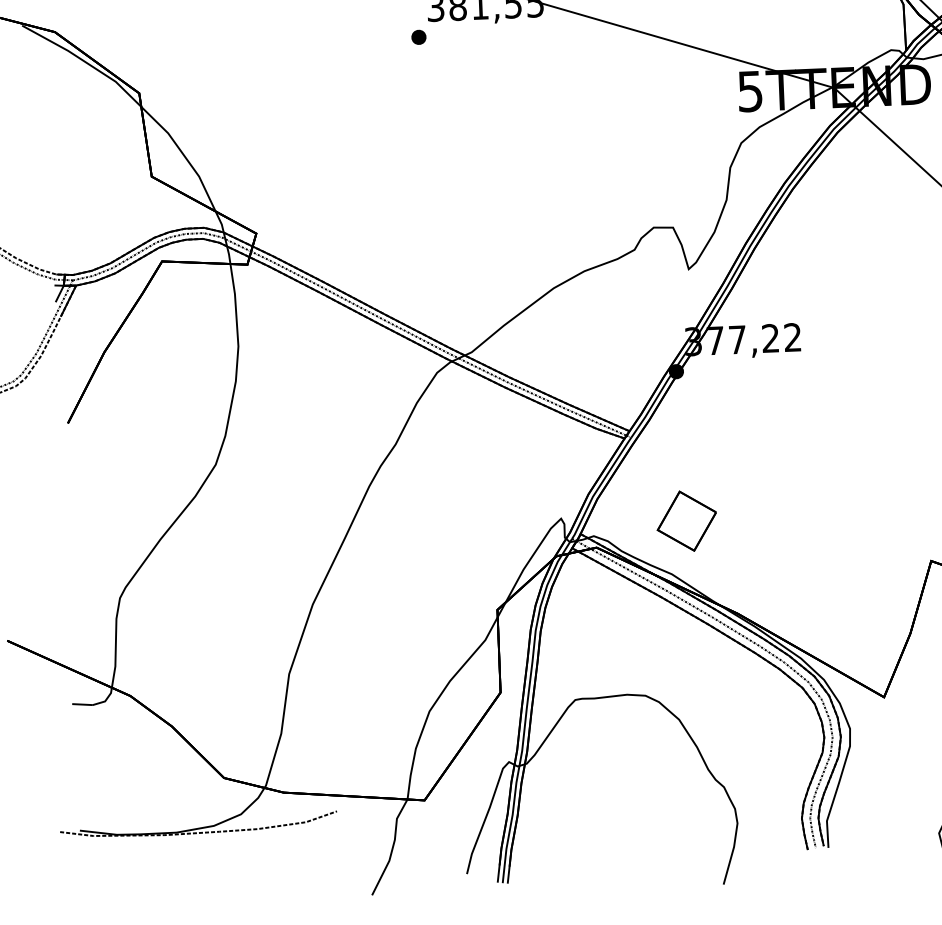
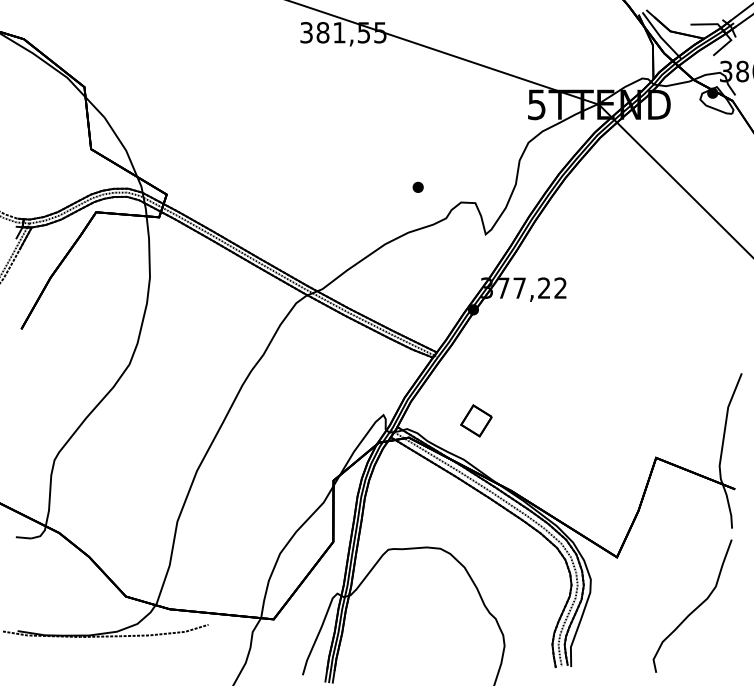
part: (417, 36) -> (417, 186), moved
part: (686, 520) -> (476, 420), size x0.7

